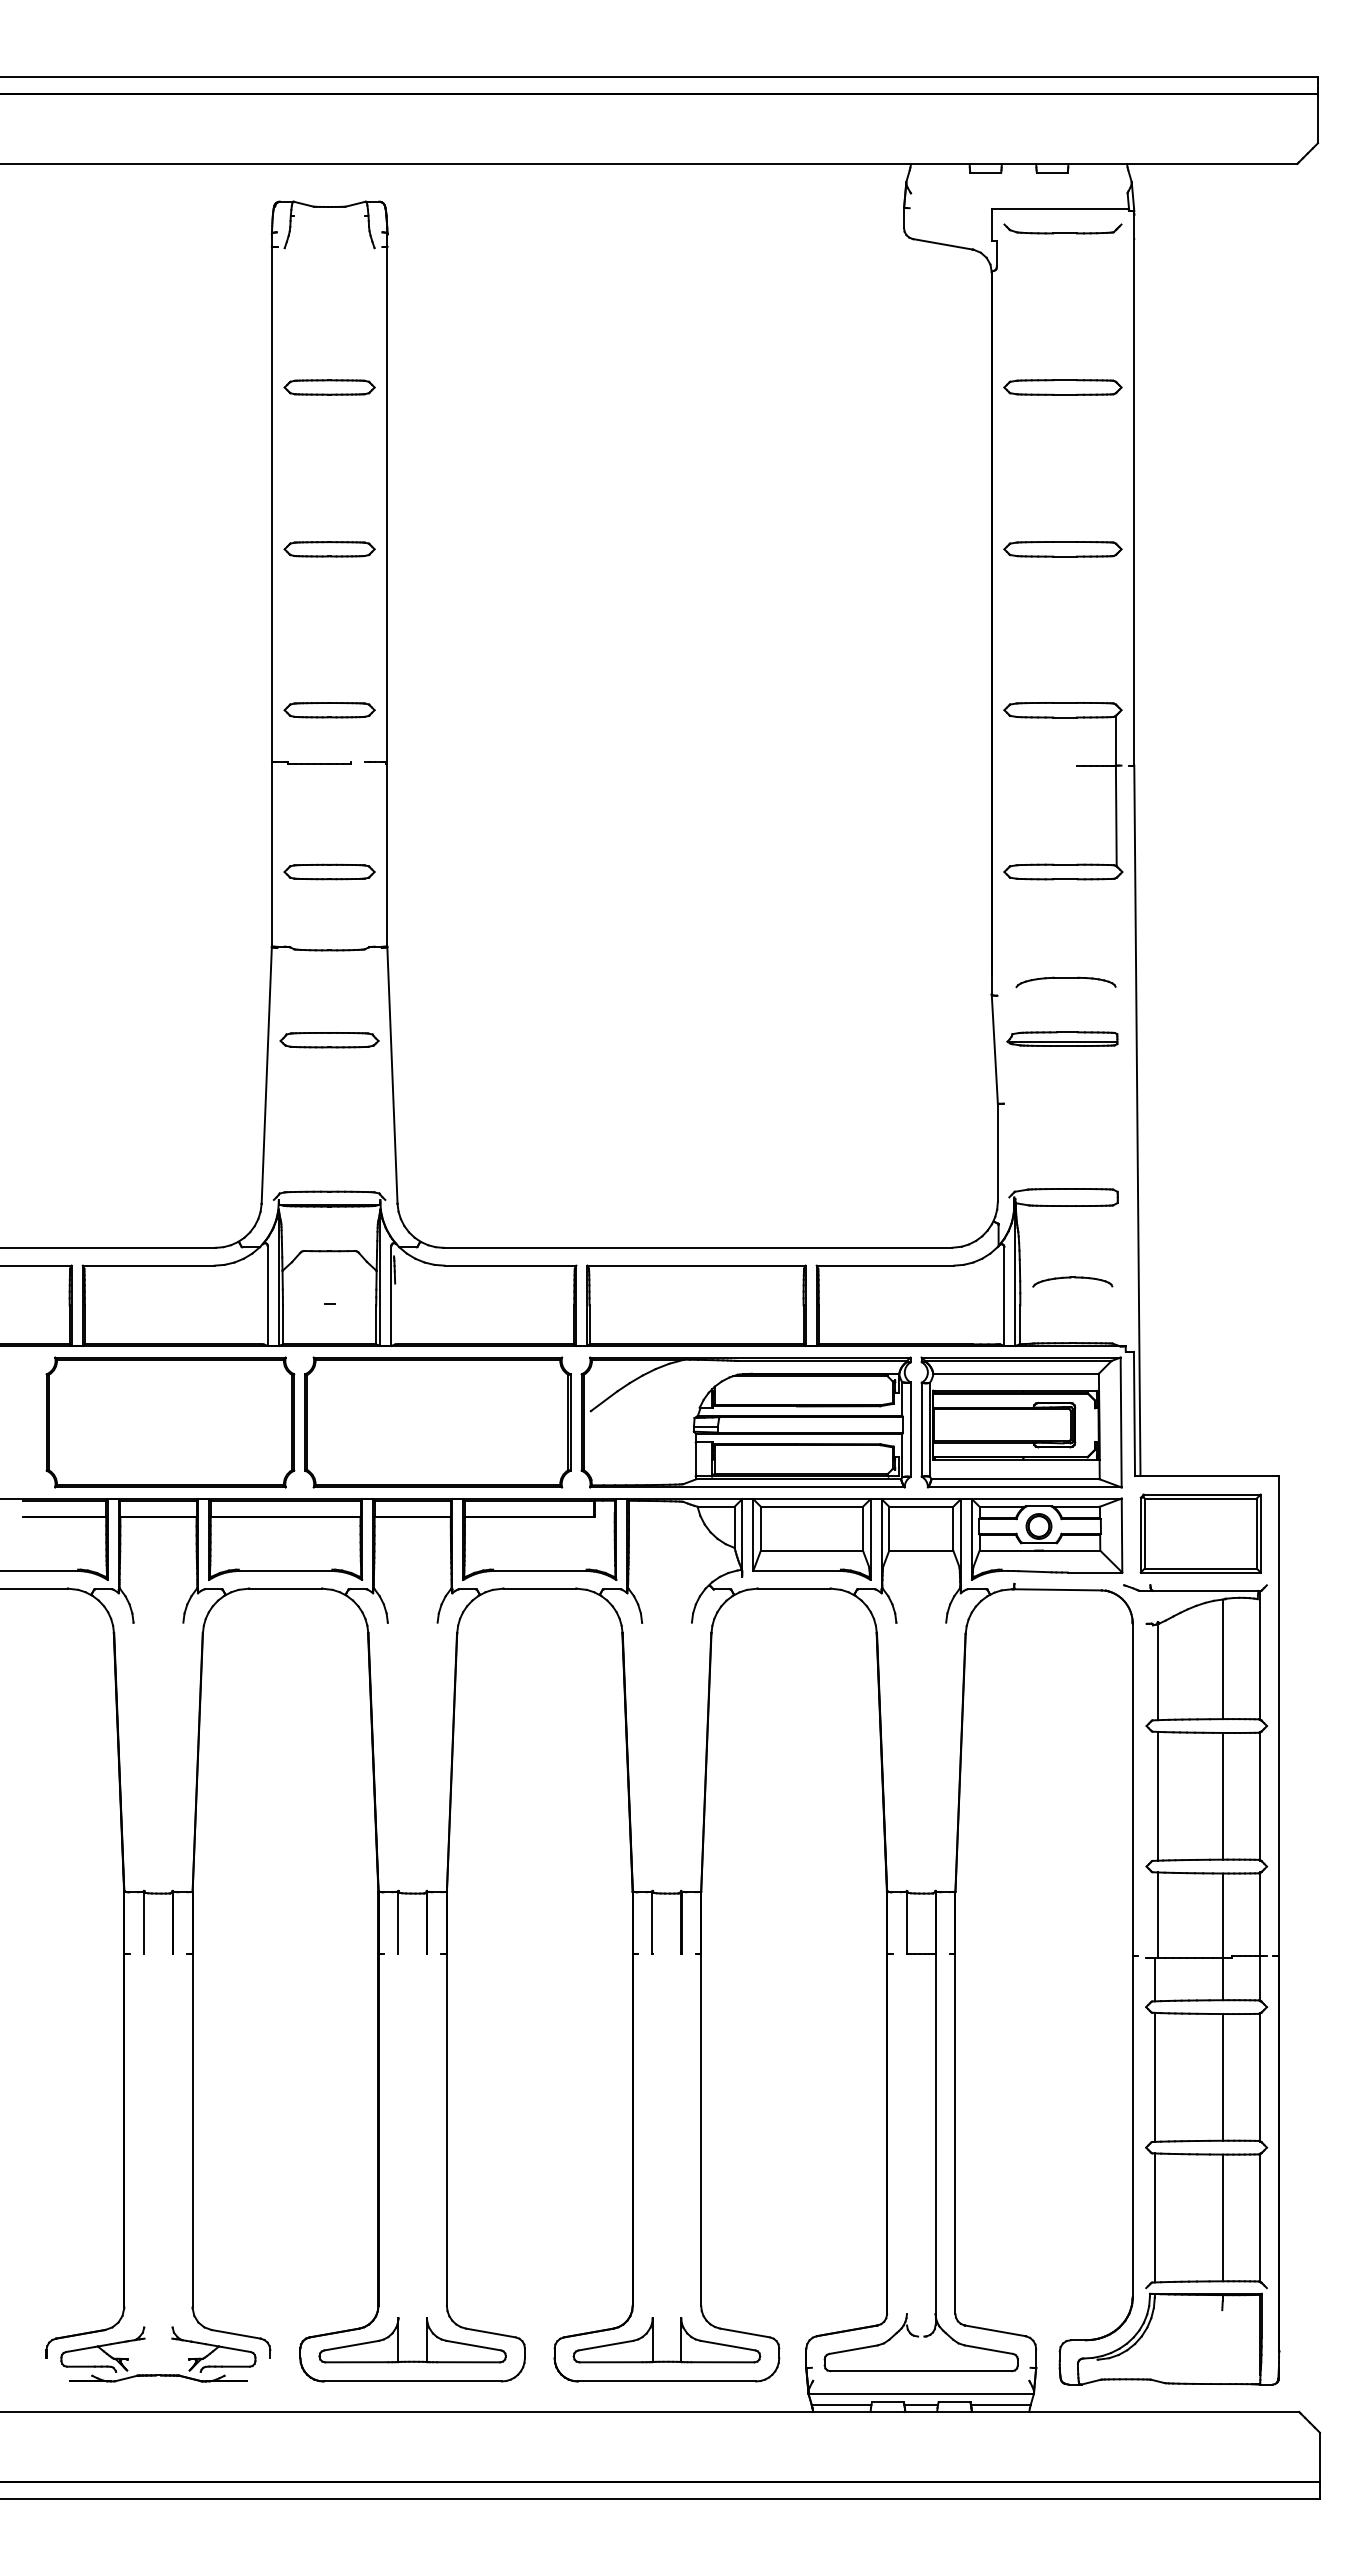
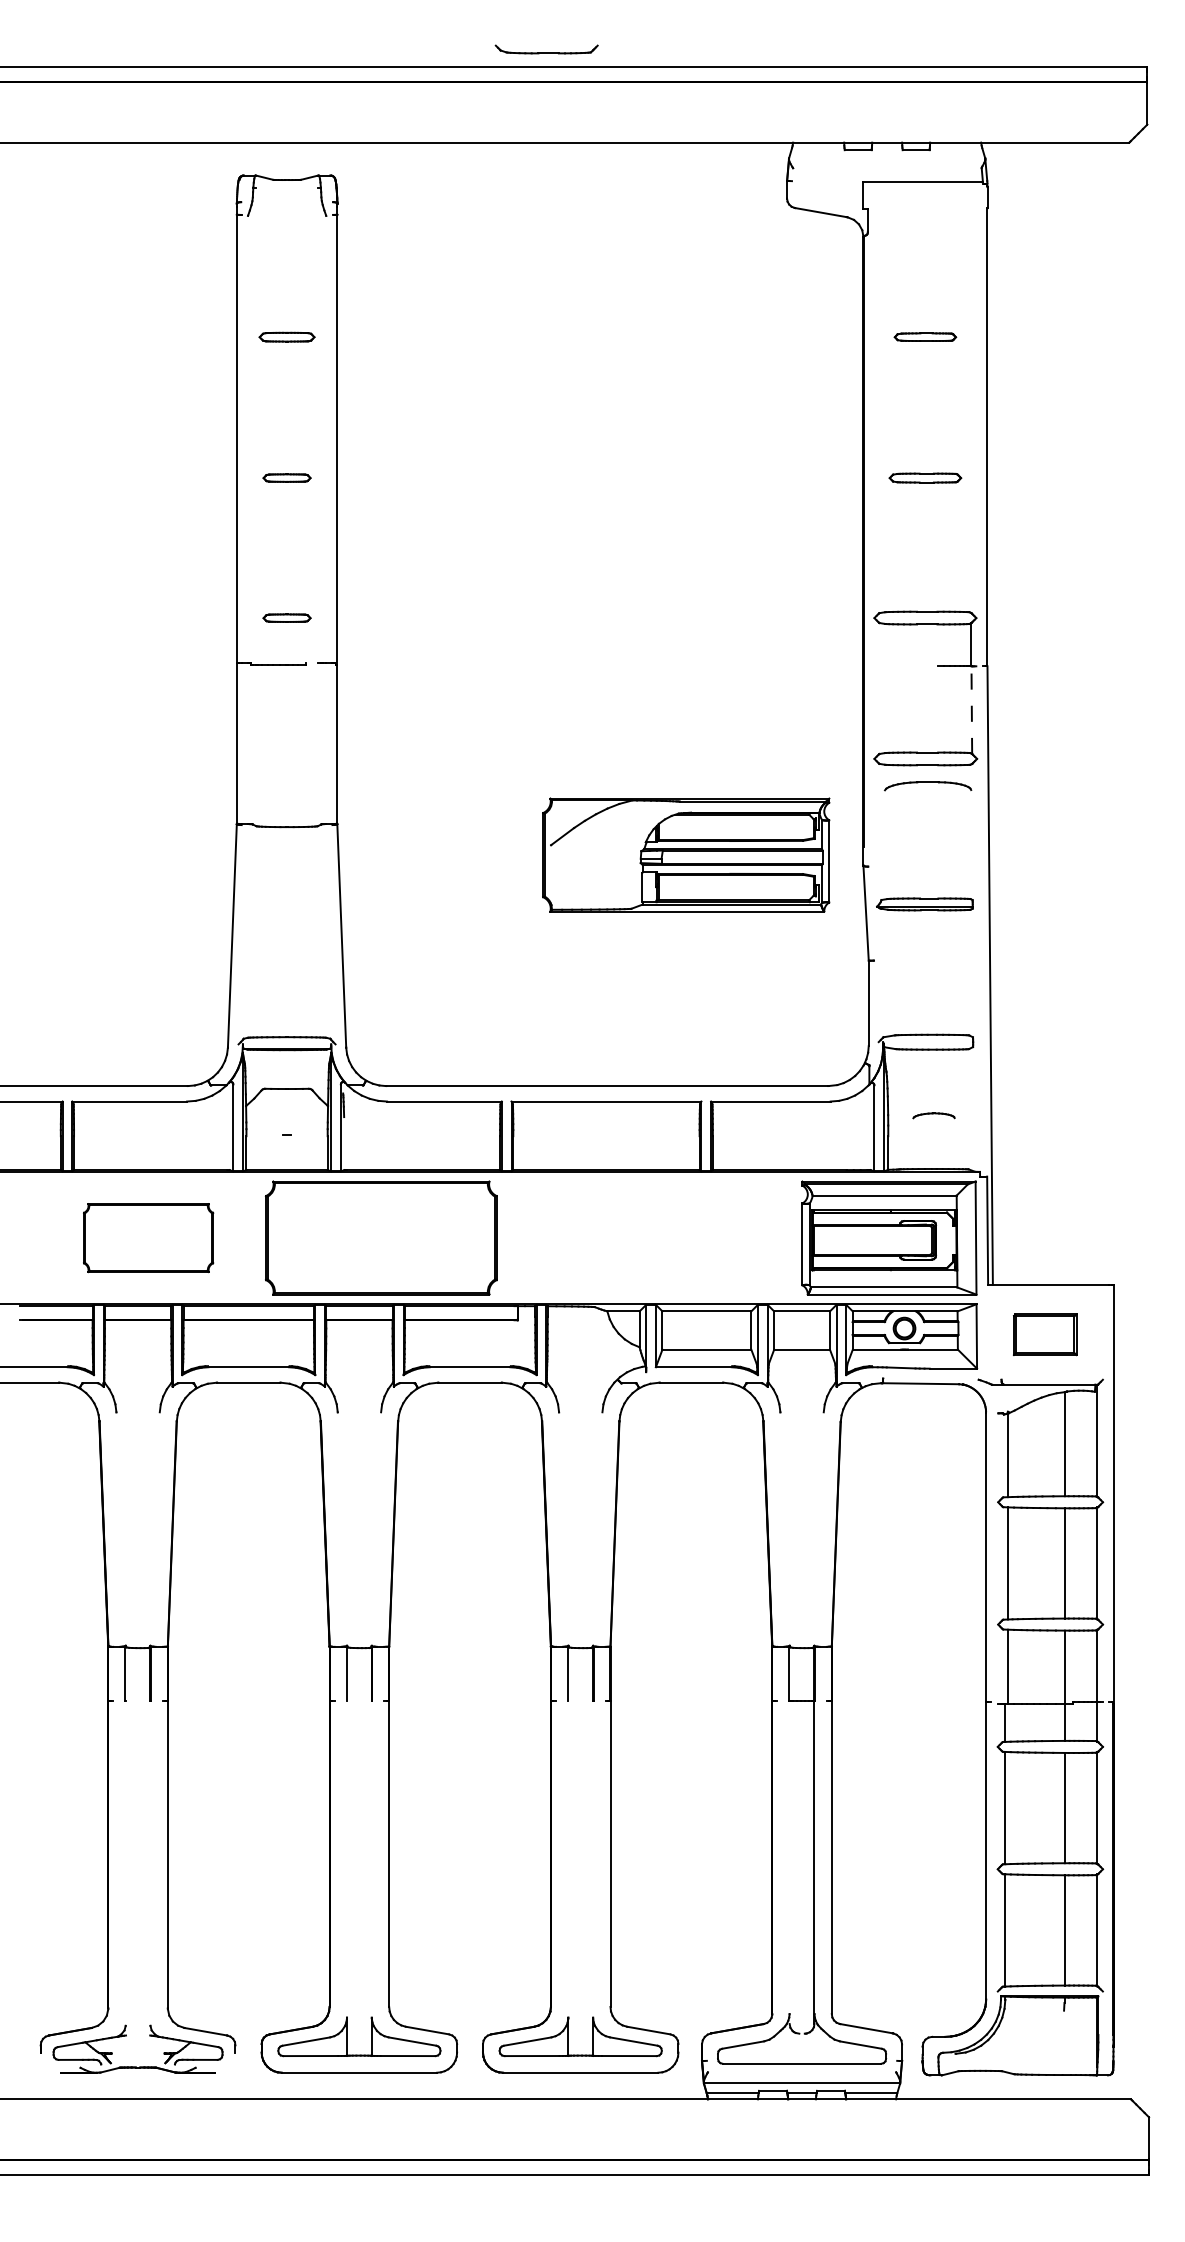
part: (1062, 228) -> (546, 49), moved
part: (329, 387) -> (286, 337), size x0.7
part: (1062, 387) -> (924, 337), size x0.6
part: (329, 549) -> (286, 478), size x0.6
part: (1062, 549) -> (924, 478), size x0.7
part: (329, 710) -> (286, 618), size x0.6
line: (1116, 815) -> (971, 709), solid -> dashed
part: (329, 871) -> (286, 758), removed
part: (1065, 982) -> (927, 786), moved
part: (329, 1040) -> (286, 905), removed
part: (1072, 1281) -> (933, 1115), size x0.6
part: (170, 1422) -> (148, 1238), size x0.6
part: (745, 1422) -> (685, 855), moved
part: (1200, 1533) -> (1045, 1334), size x0.6

